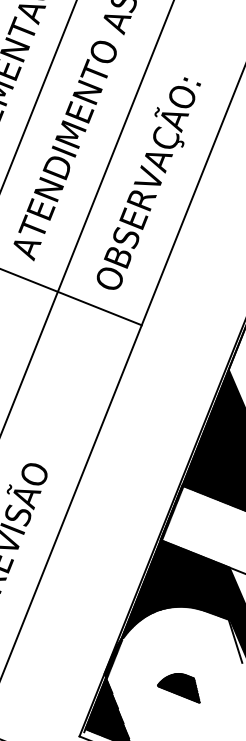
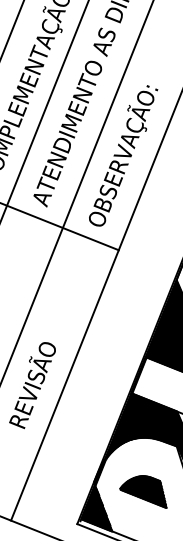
part: (178, 687) -> (143, 491), size x1.67

